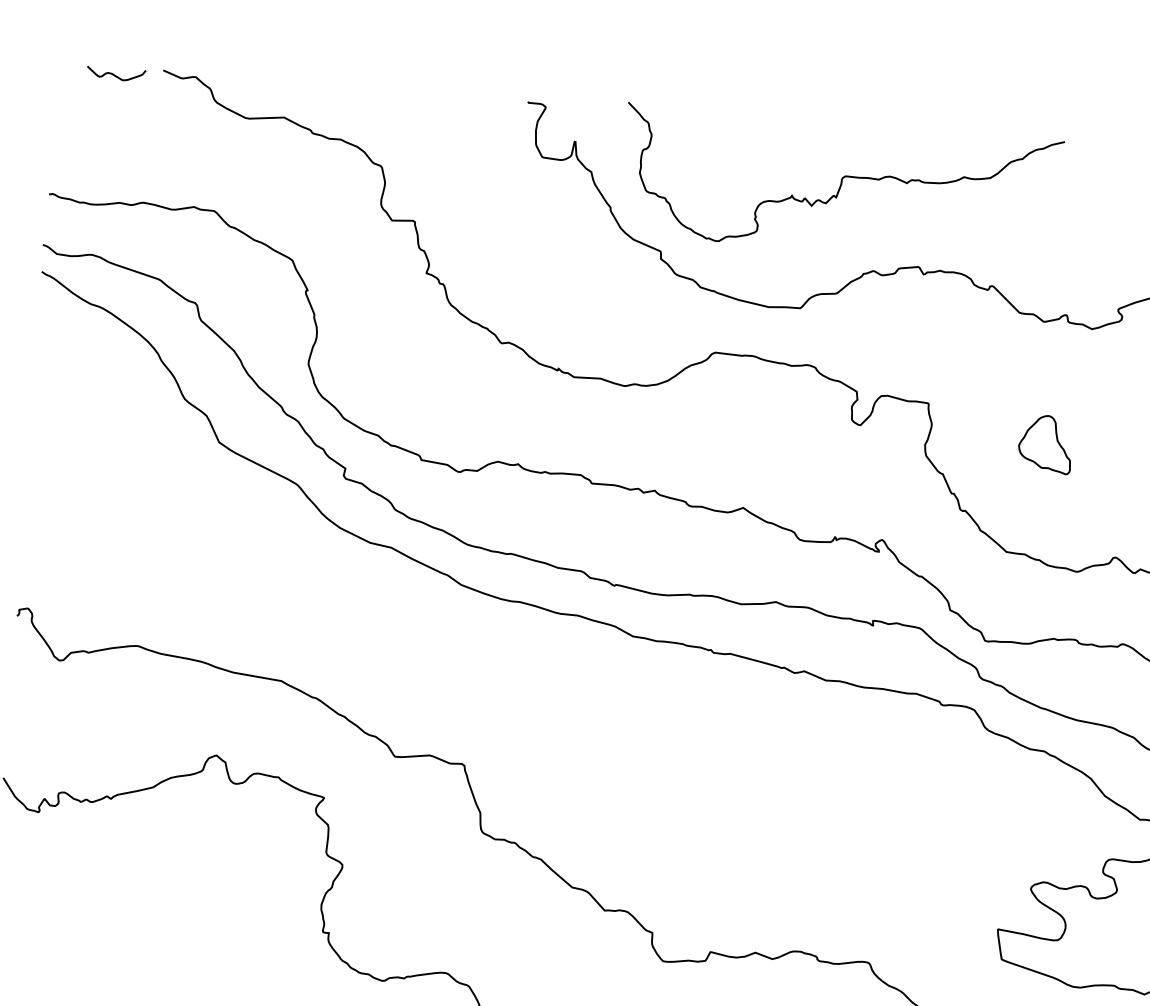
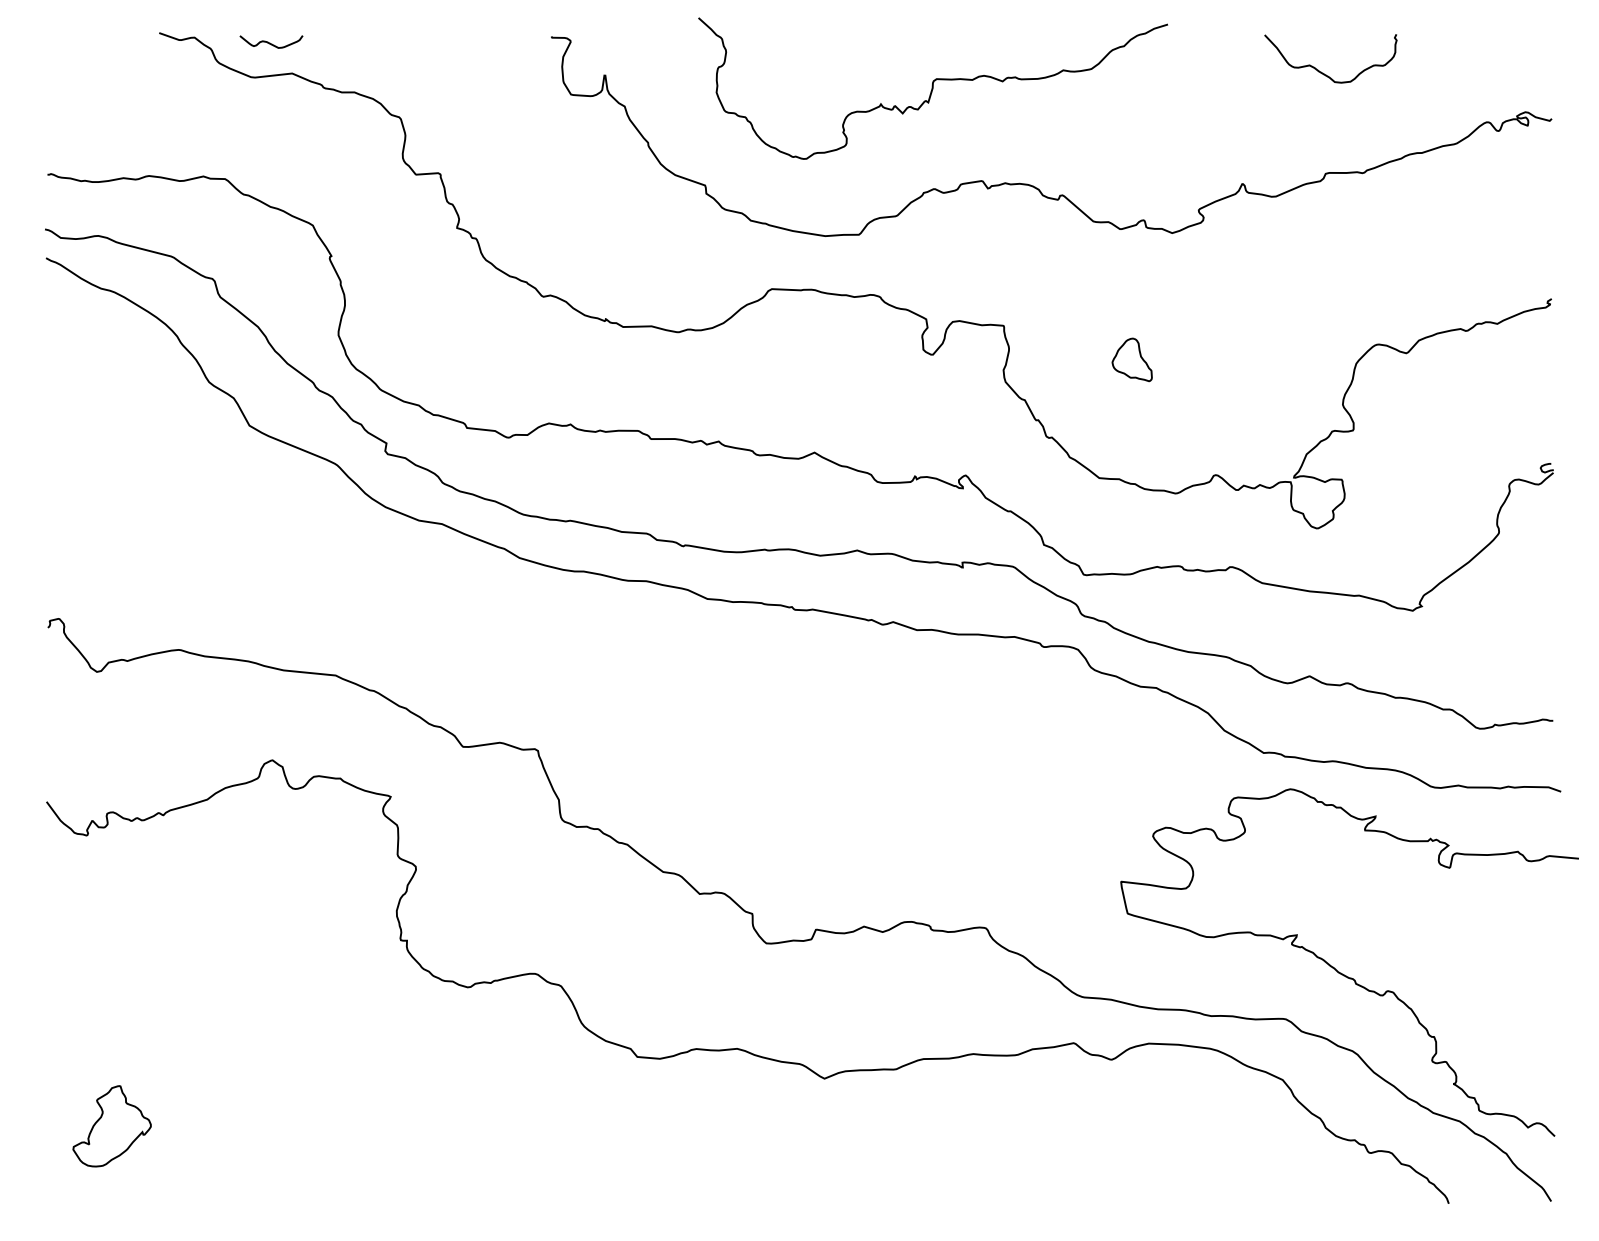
curve: (115, 74) -> (270, 42), moved
curve: (842, 184) -> (933, 88), moved
part: (1045, 443) -> (1132, 359), size x0.7

